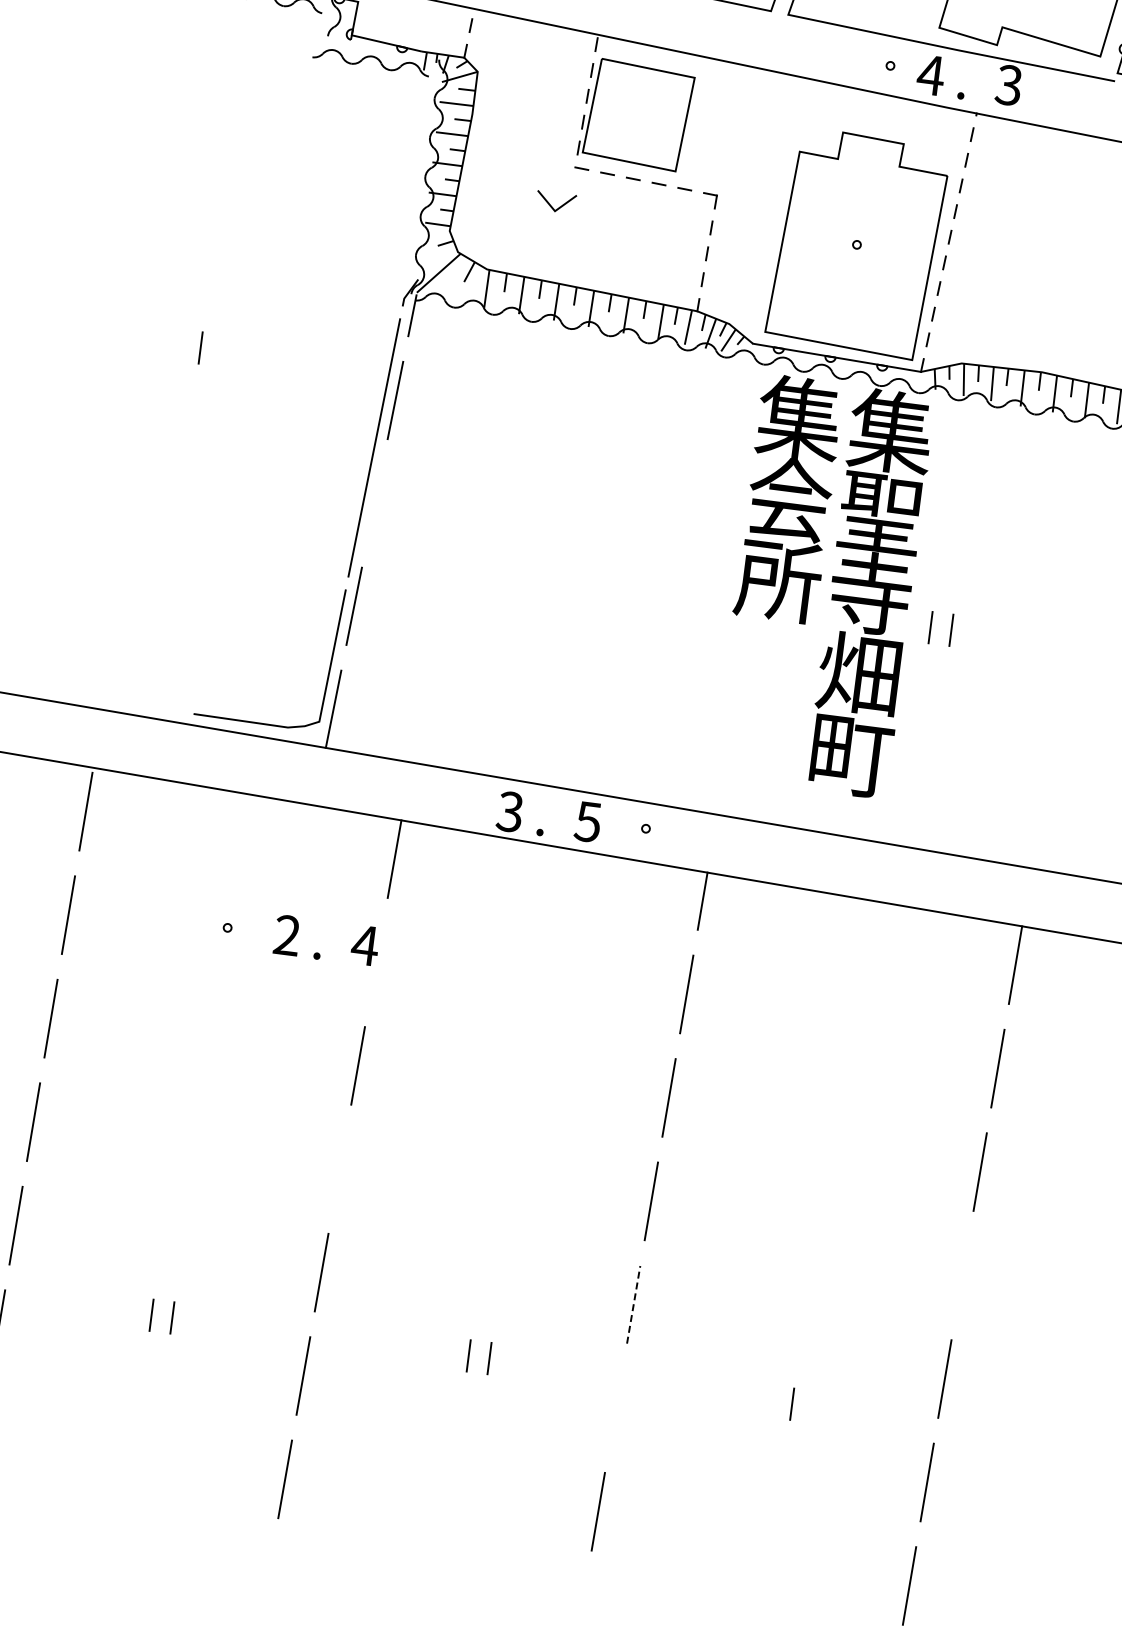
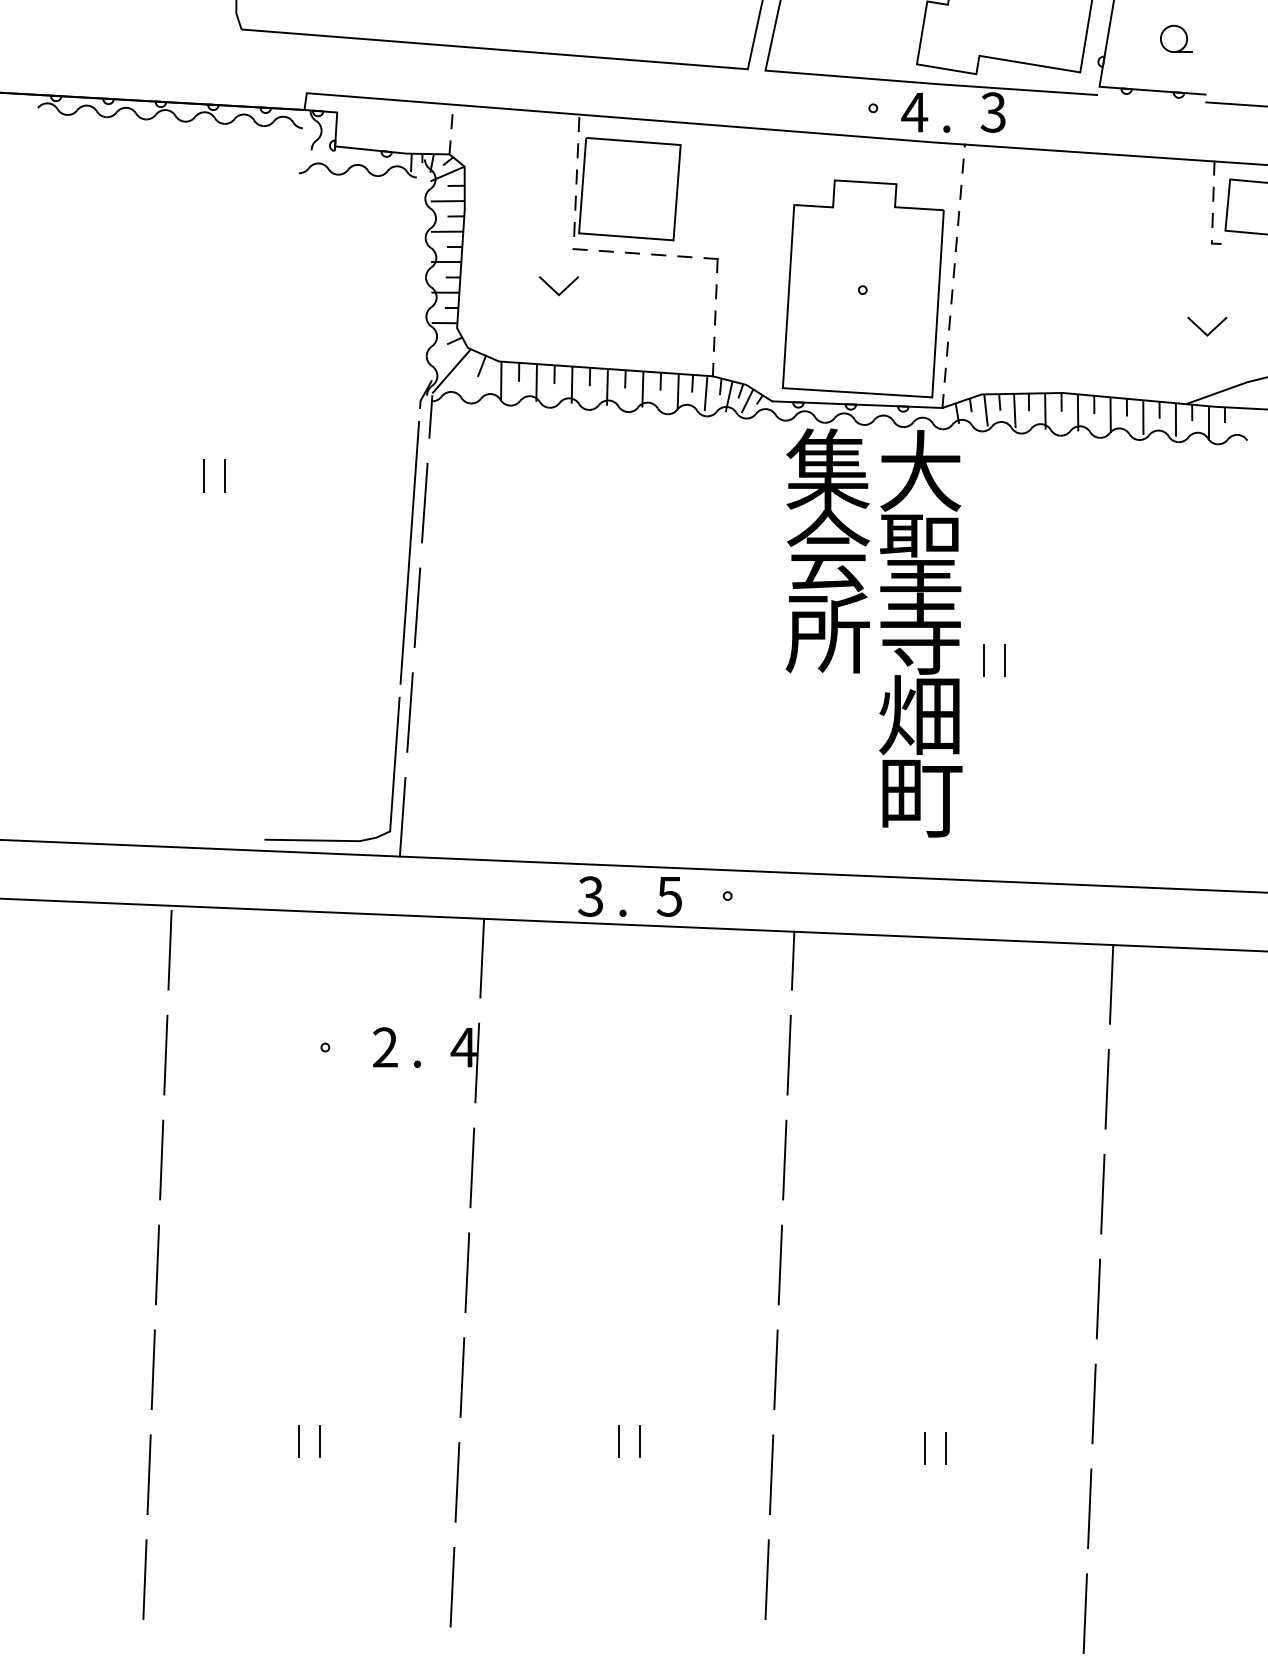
line: (179, 344) -> (203, 475), added
text: (891, 432) -> (920, 471), 集 -> 大
line: (374, 503) -> (417, 607), added
line: (376, 962) -> (477, 1062), added
line: (340, 1169) -> (467, 1272), added
line: (962, 1275) -> (1098, 1298), added
line: (634, 1304) -> (776, 1369), dashed -> solid
line: (770, 1401) -> (924, 1448), added
line: (615, 1408) -> (771, 1474), added

